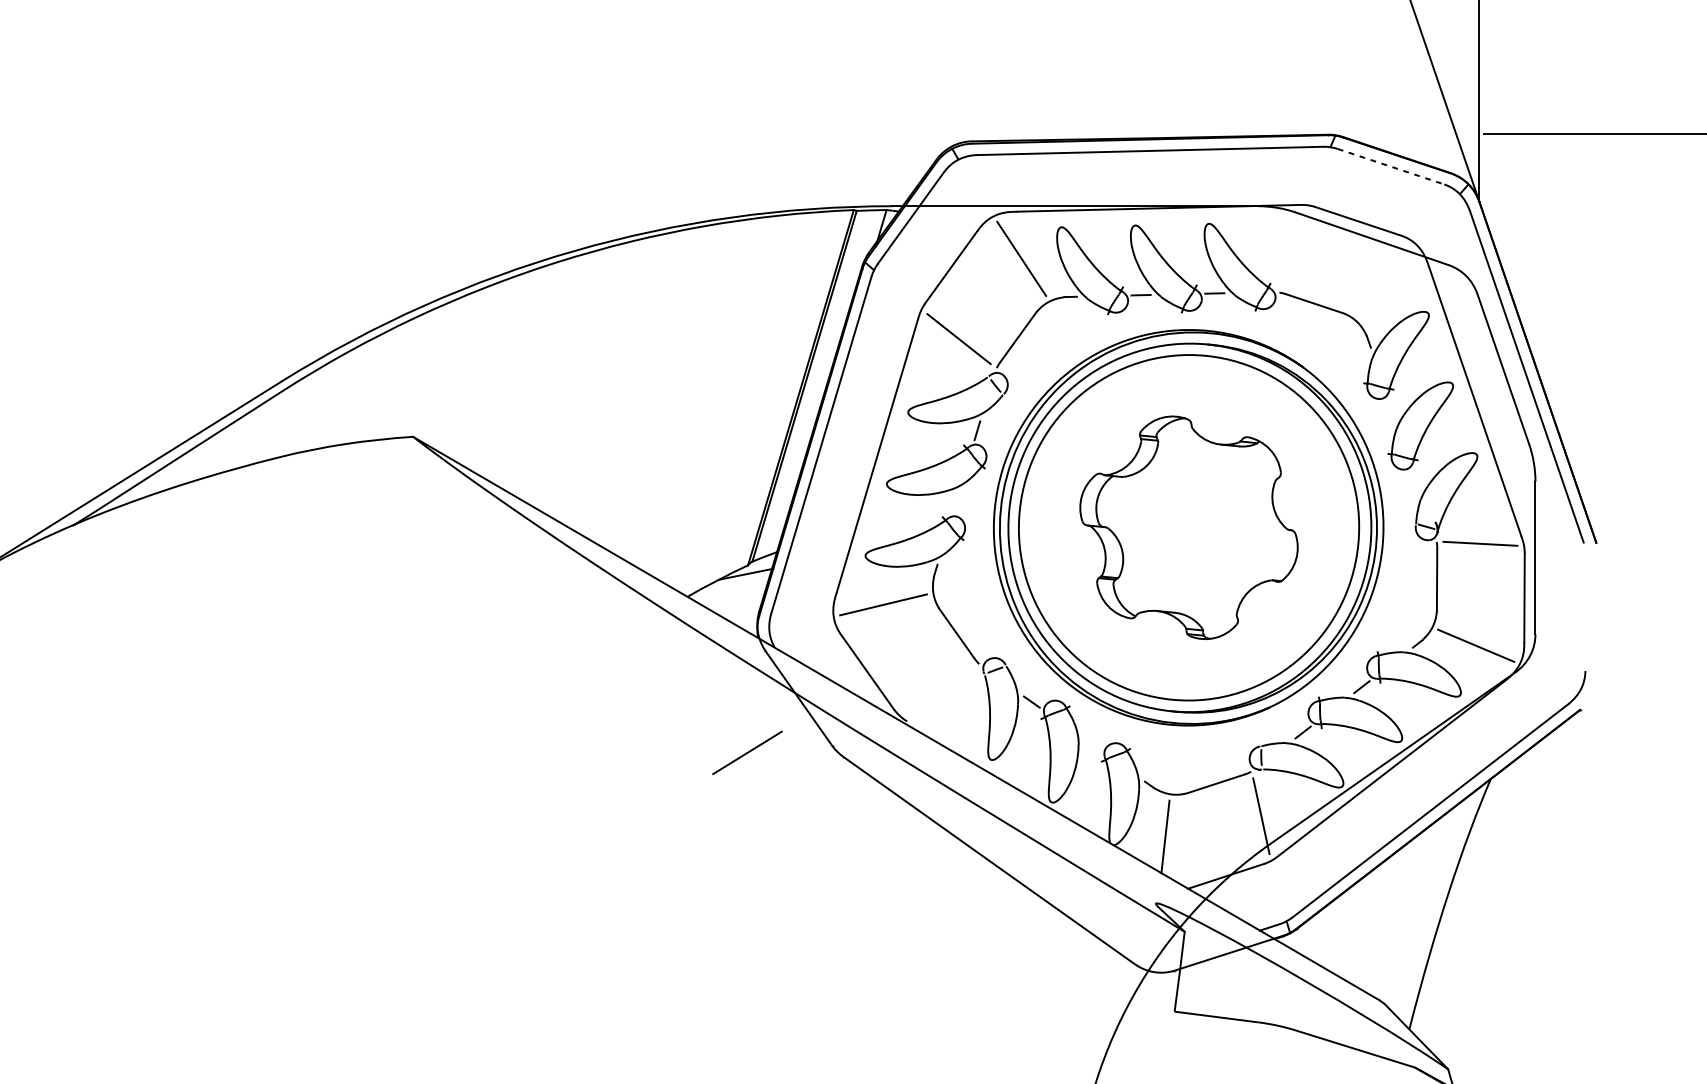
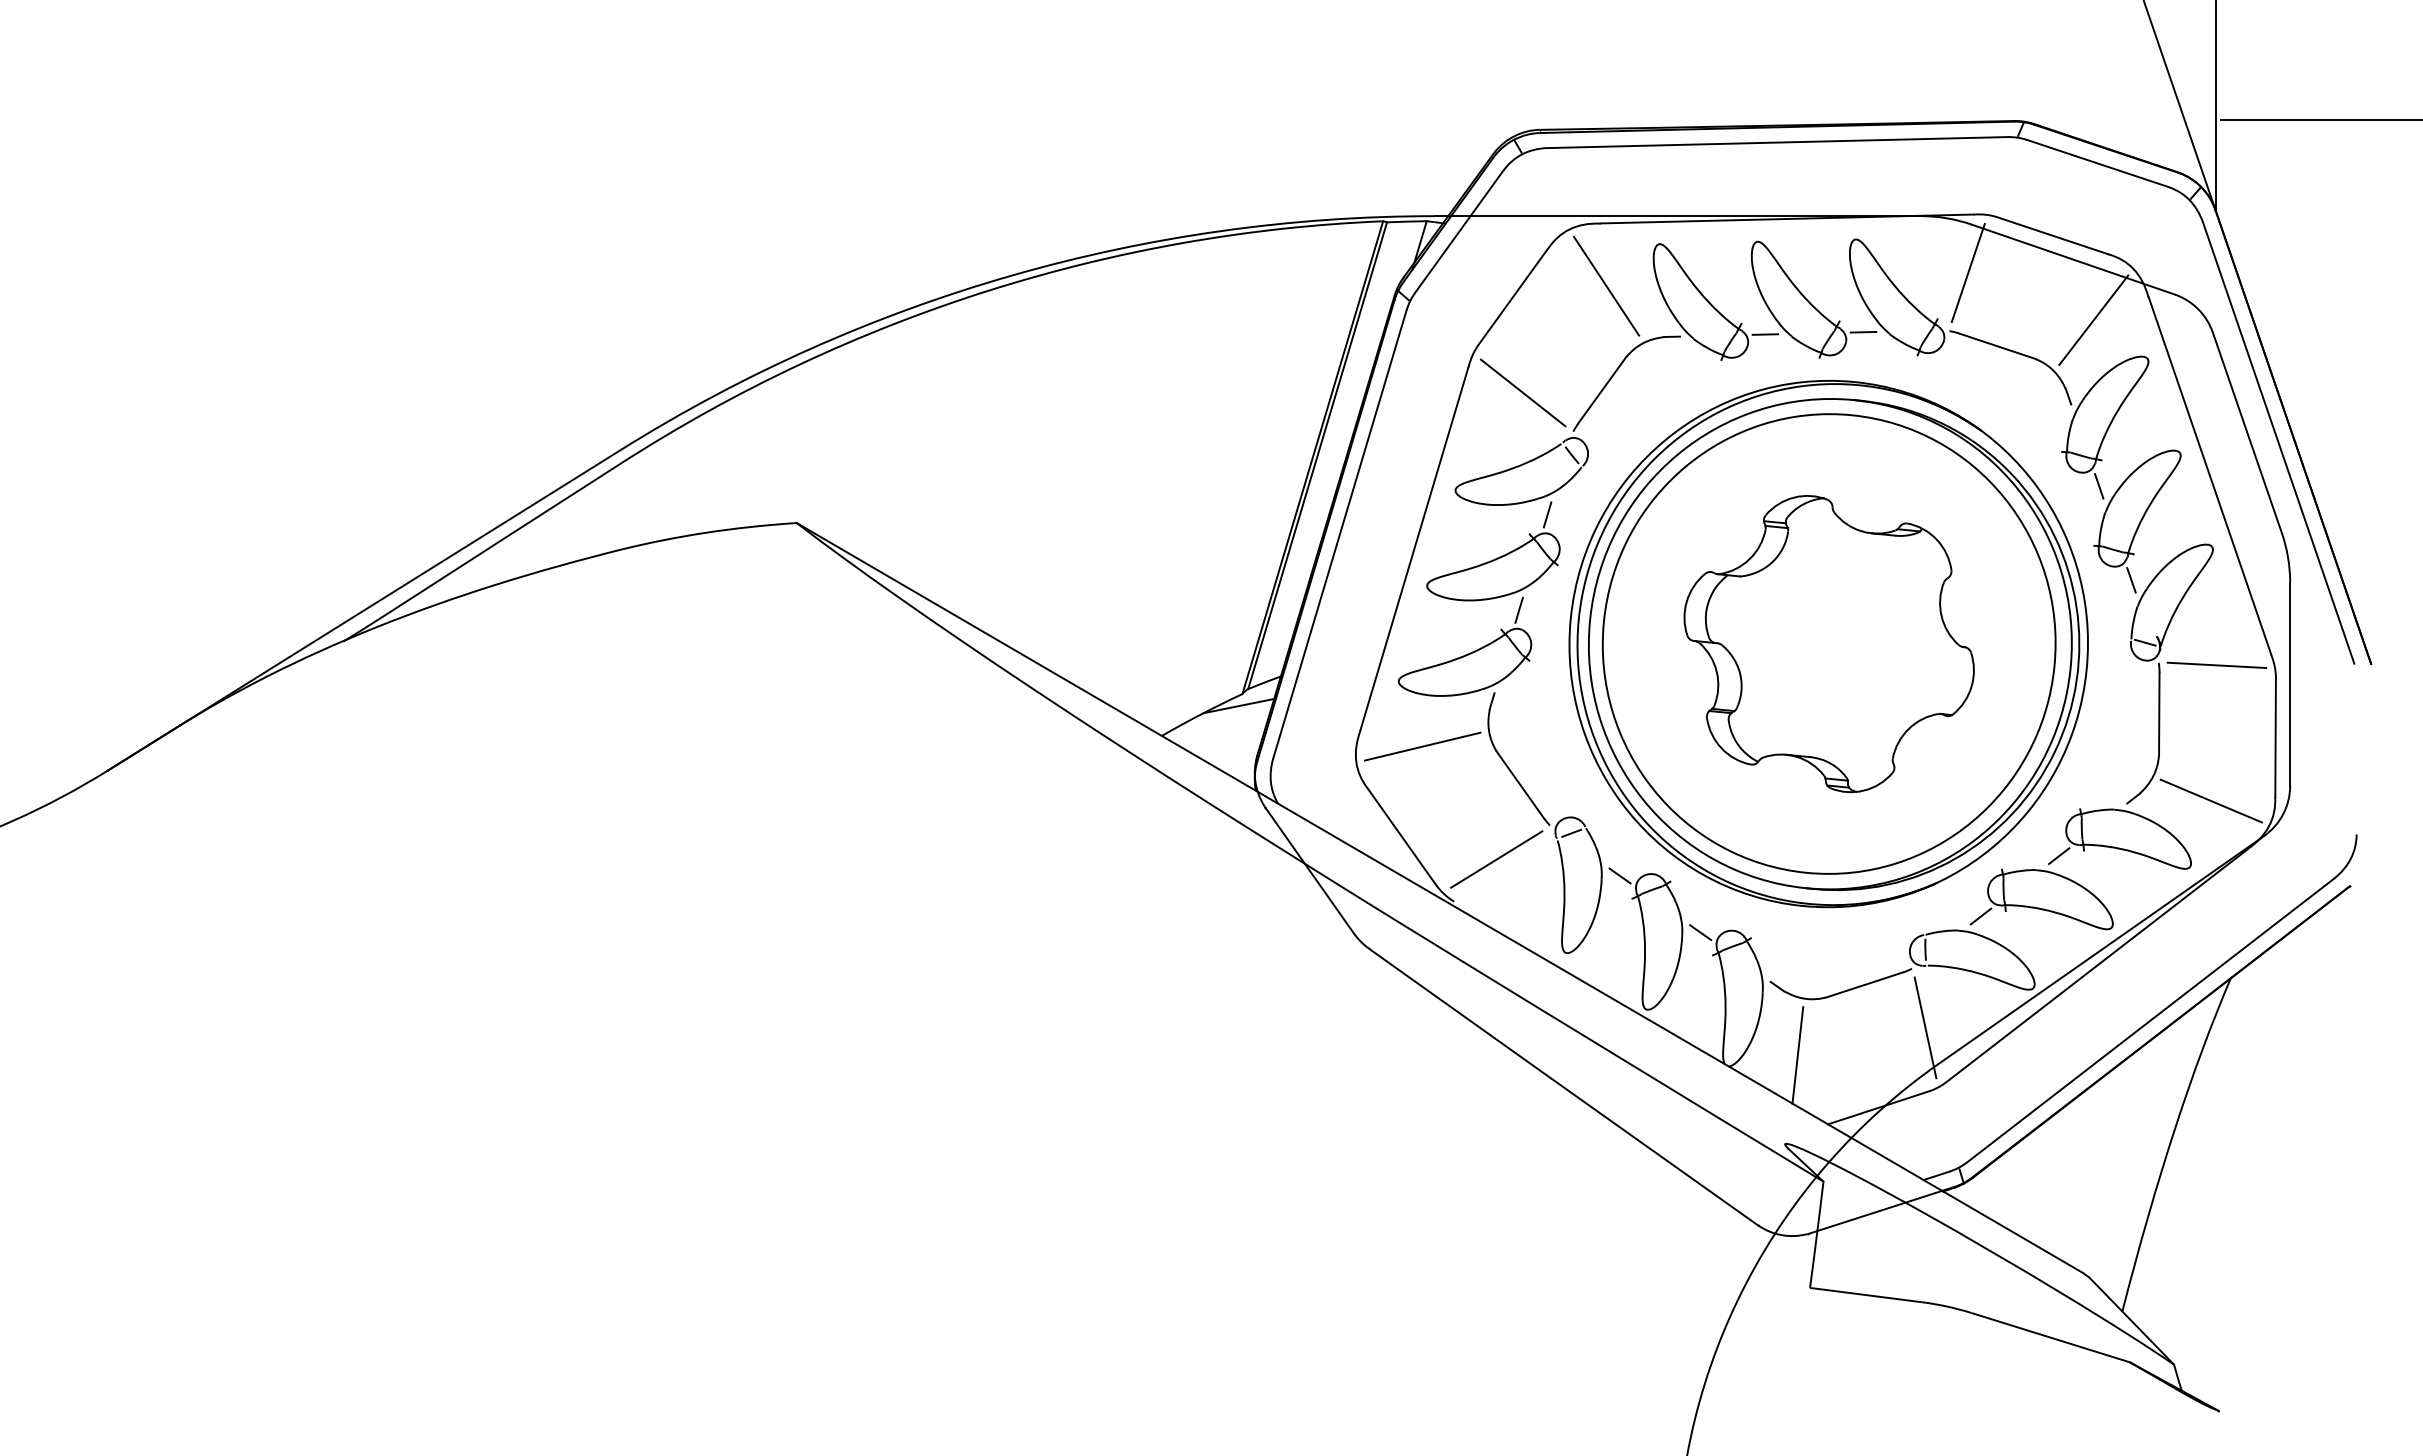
line: (1390, 166) -> (2097, 163), dashed -> solid
line: (1292, 248) -> (1967, 272), added
line: (1387, 283) -> (2093, 319), added
line: (1392, 409) -> (2099, 486), added
line: (1416, 480) -> (2131, 580), added
line: (955, 501) -> (1518, 609), added
line: (1092, 744) -> (1700, 932), added
line: (747, 752) -> (1496, 859), moved

